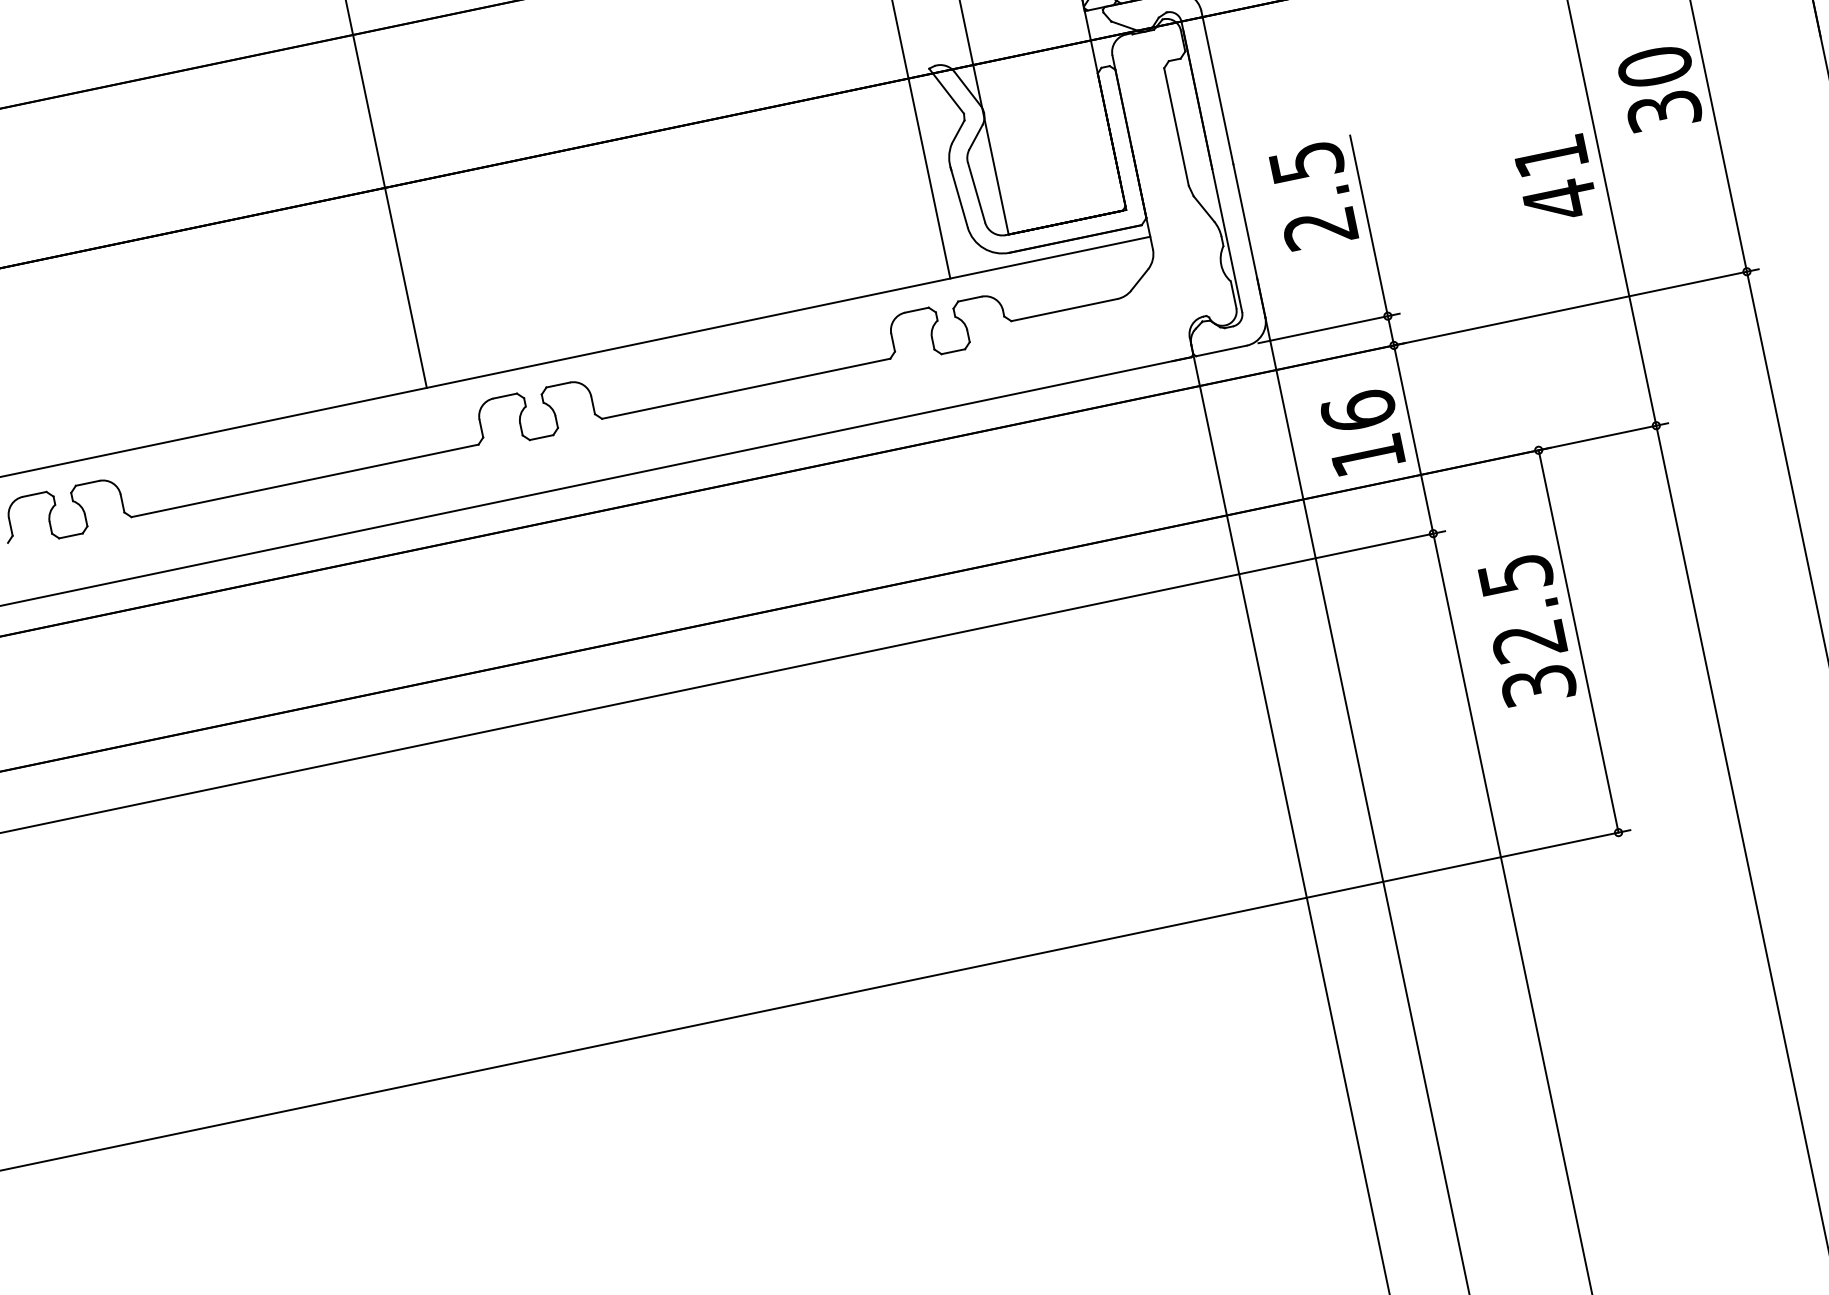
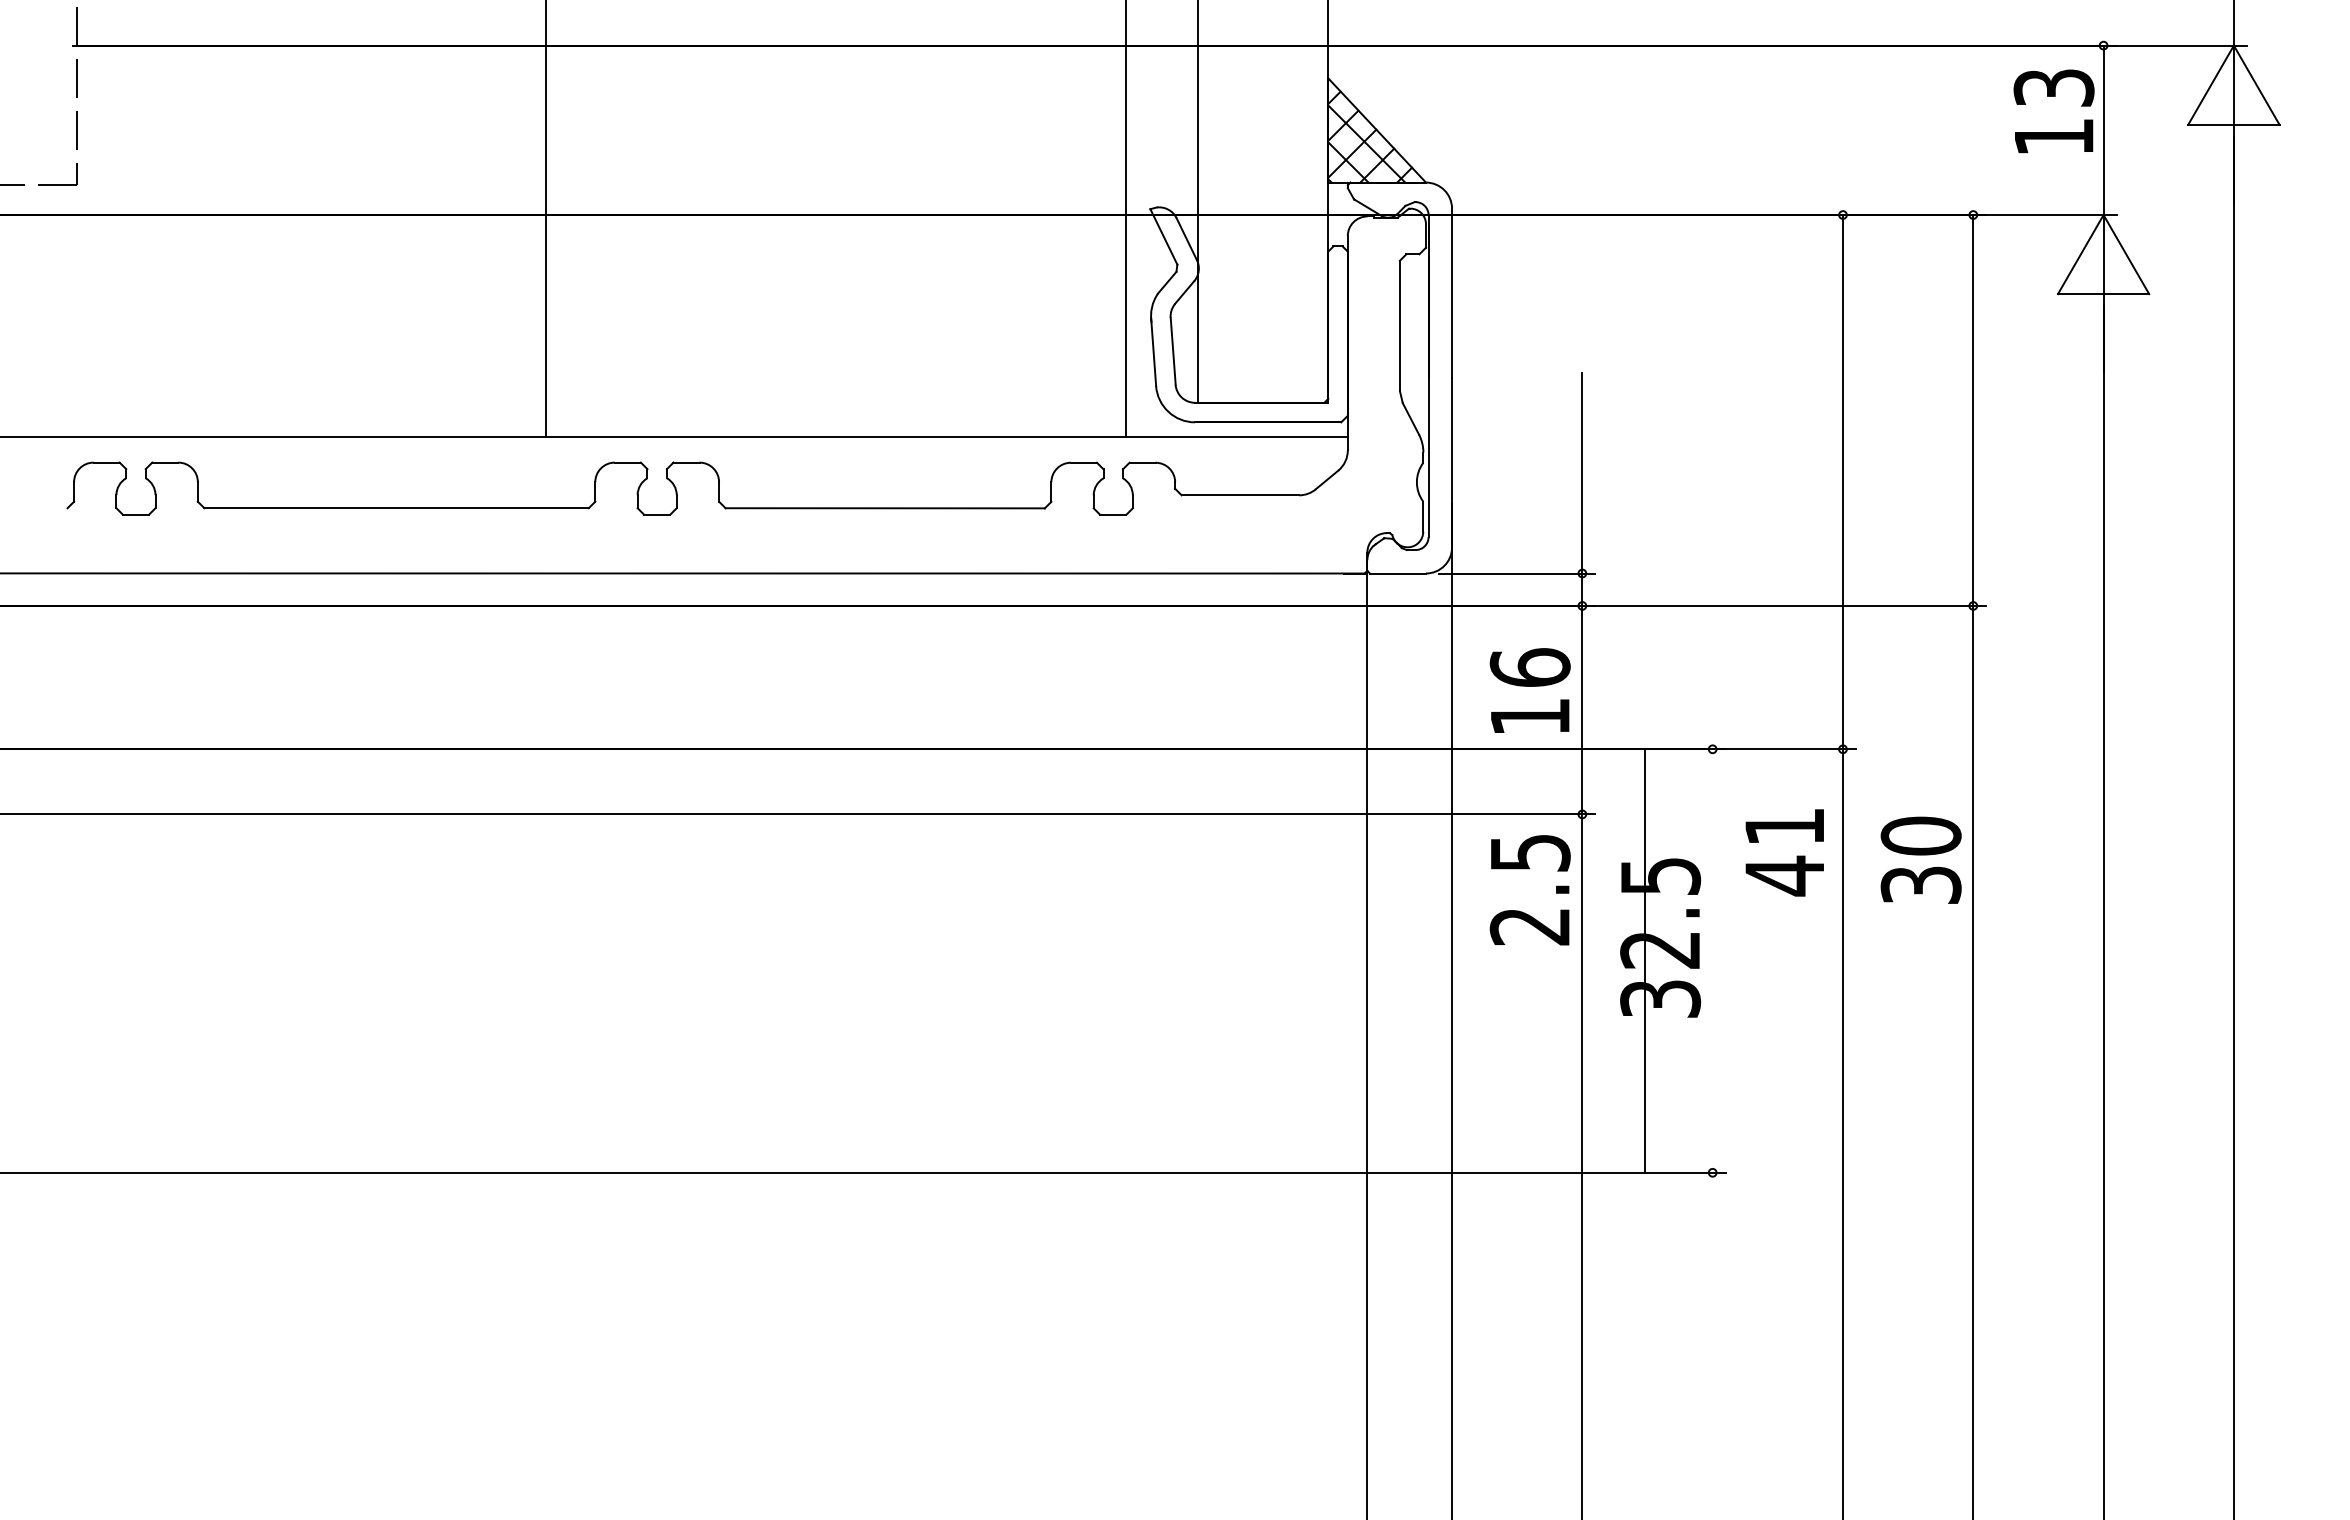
text: (1658, 88) -> (1920, 859), moved
text: (1555, 179) -> (1784, 852), moved
text: (1313, 196) -> (1529, 890), moved
line: (1578, 641) -> (1644, 960), moved

